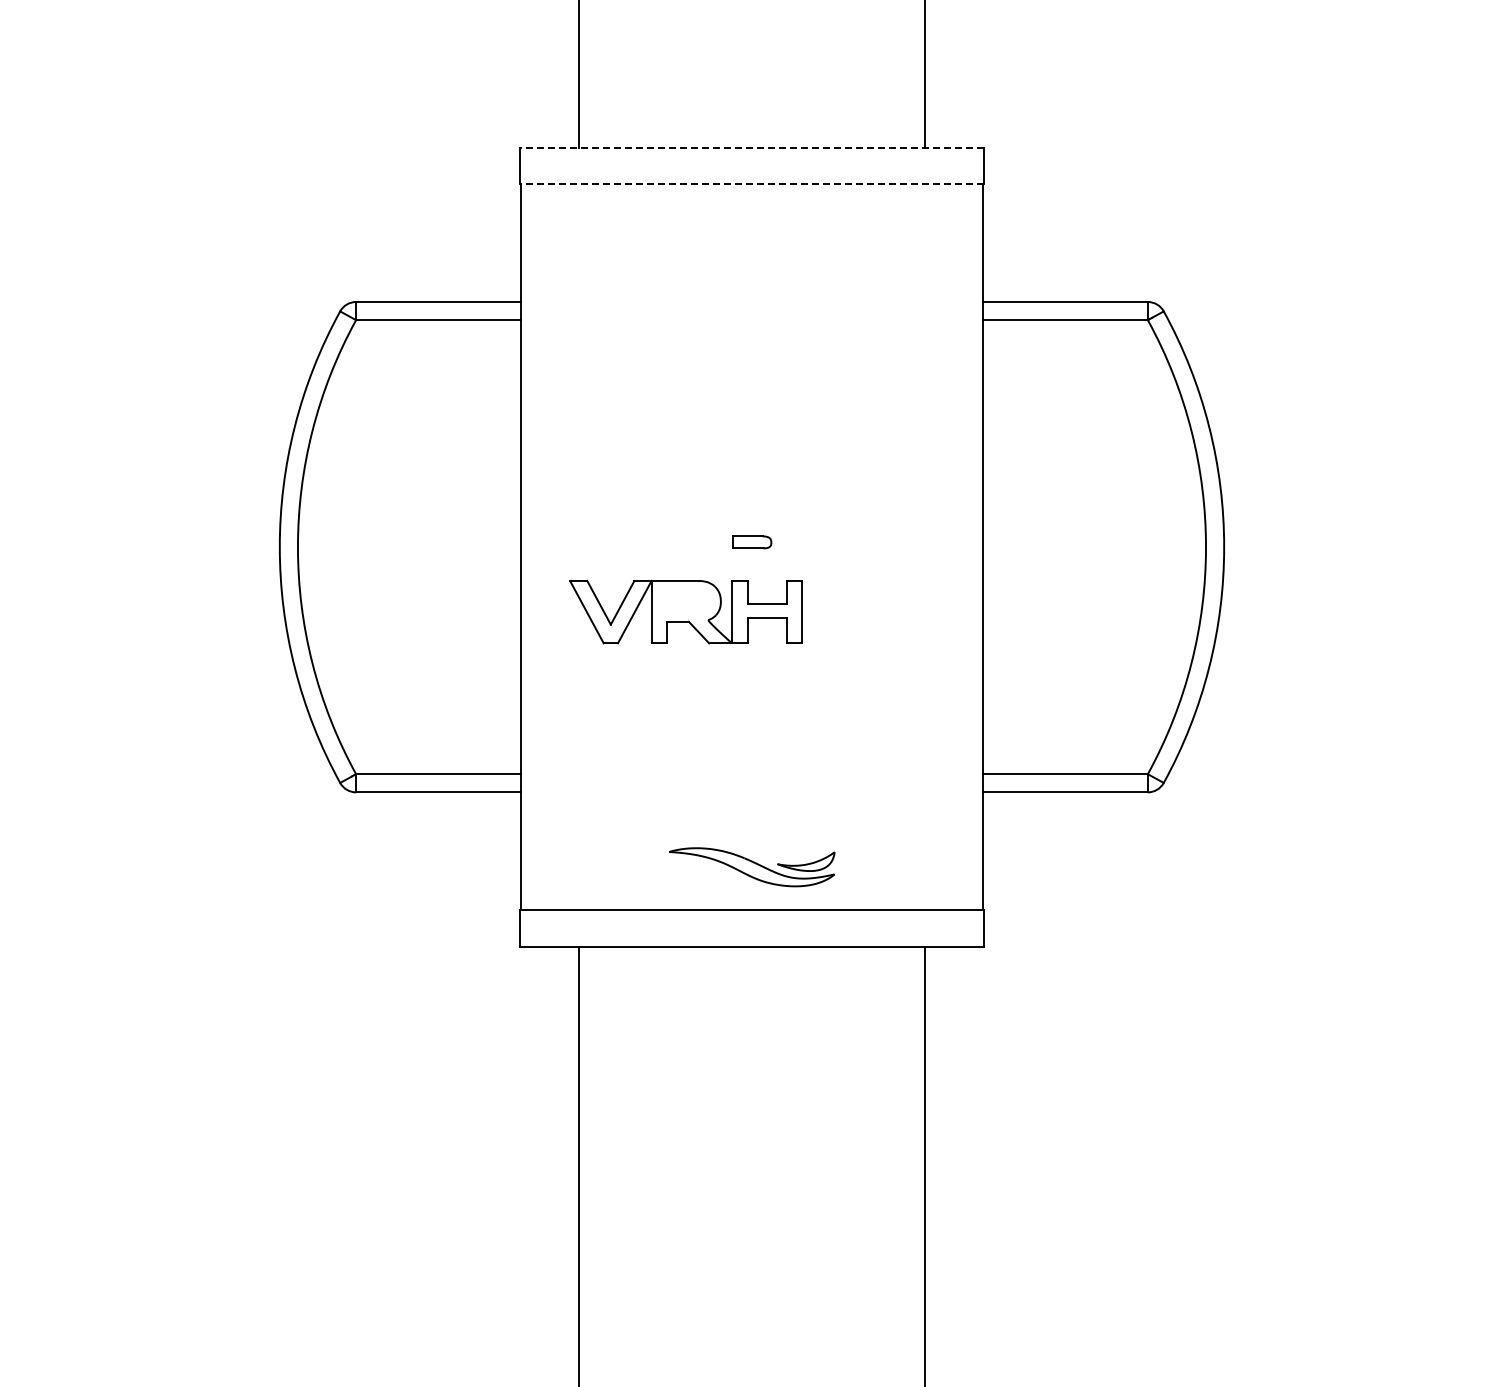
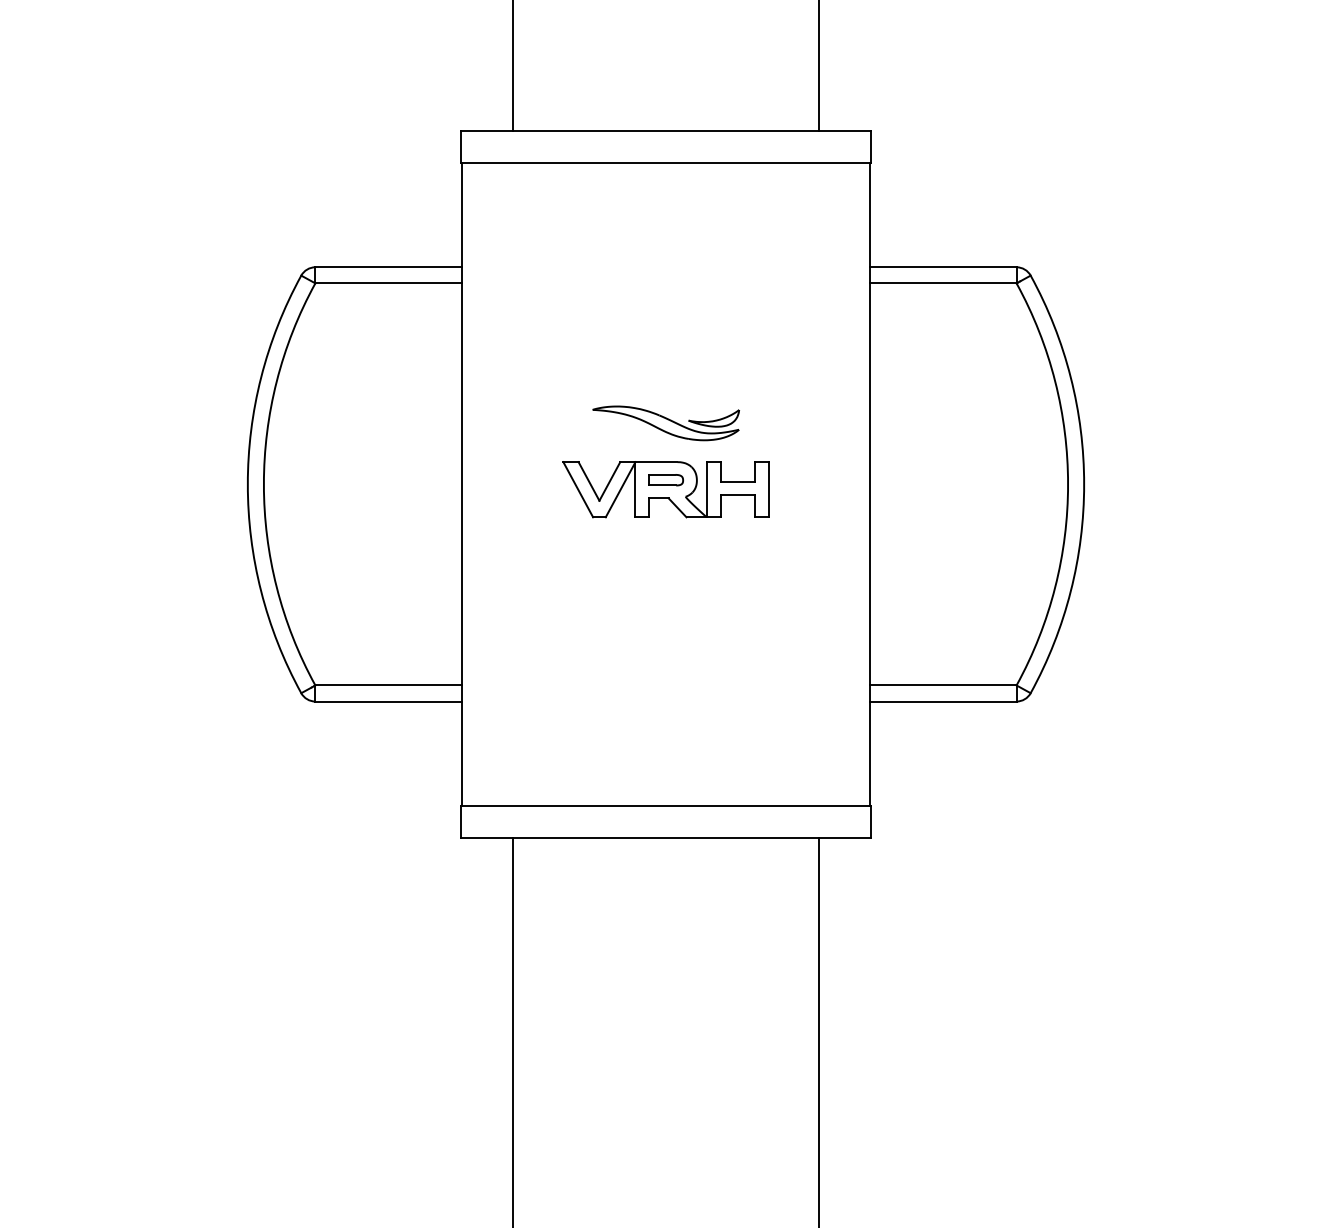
line: (751, 147) -> (665, 130), dashed -> solid
line: (751, 183) -> (665, 162), dashed -> solid
part: (685, 612) -> (665, 490), moved
part: (752, 867) -> (666, 423), moved

